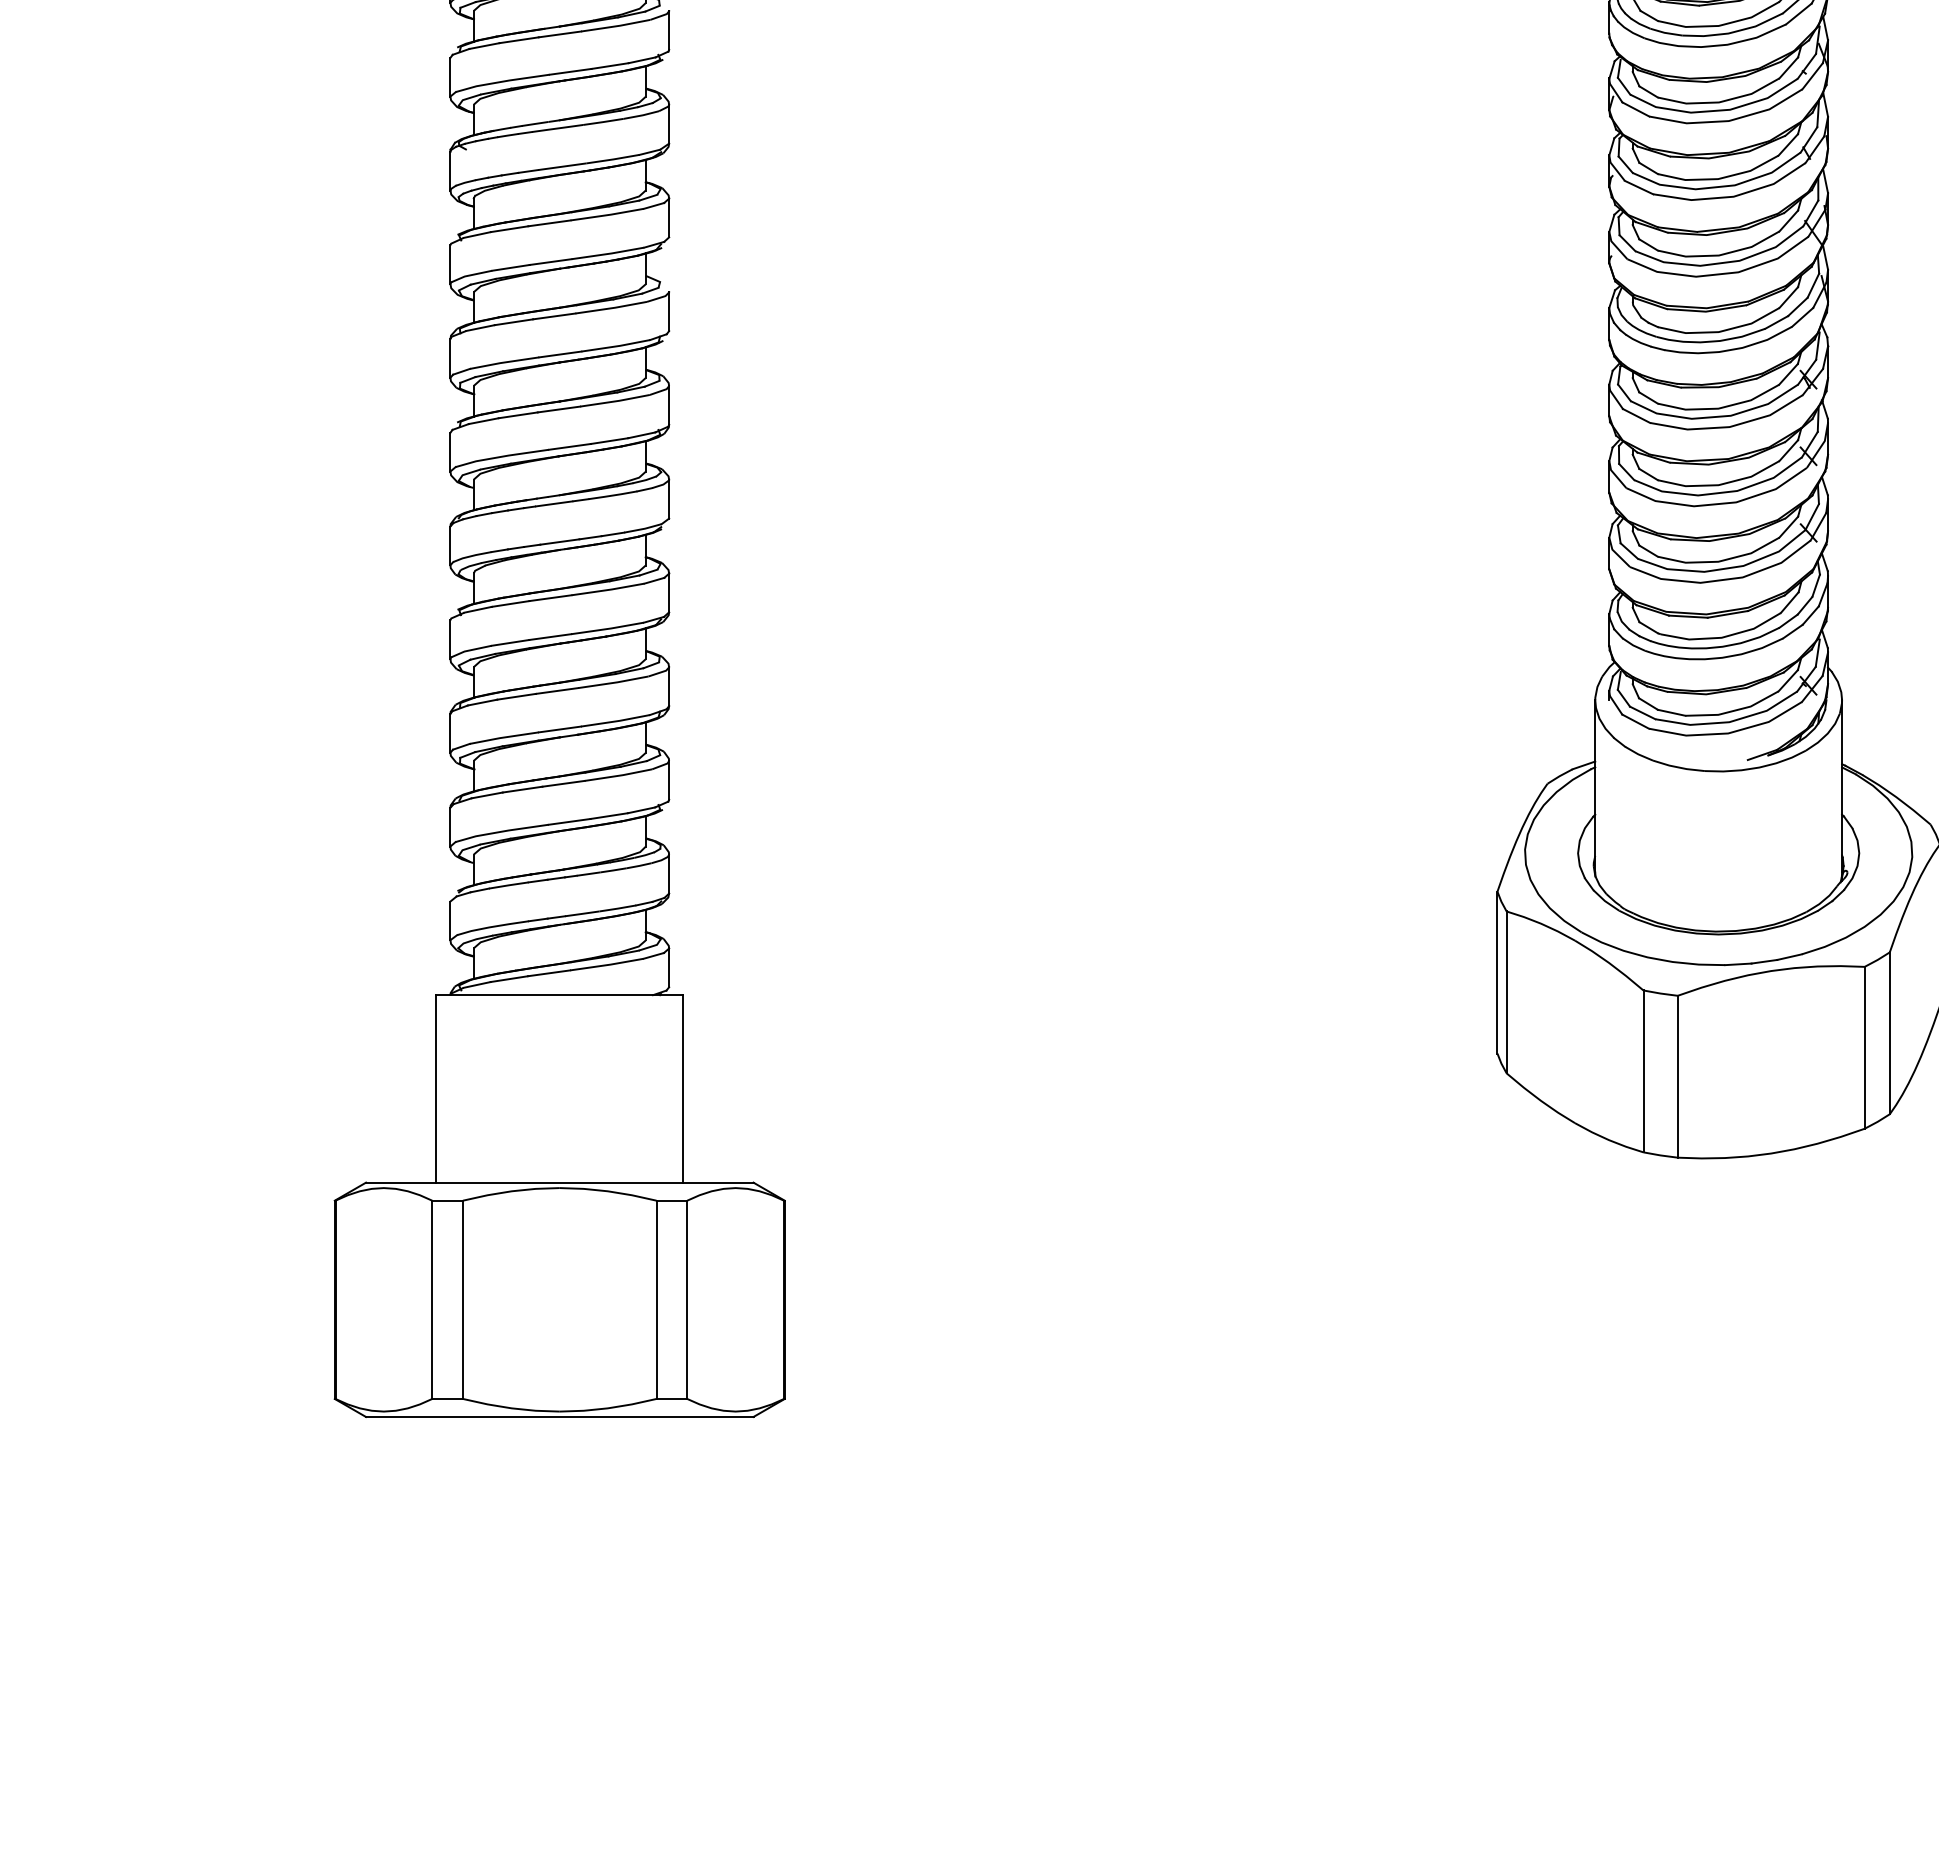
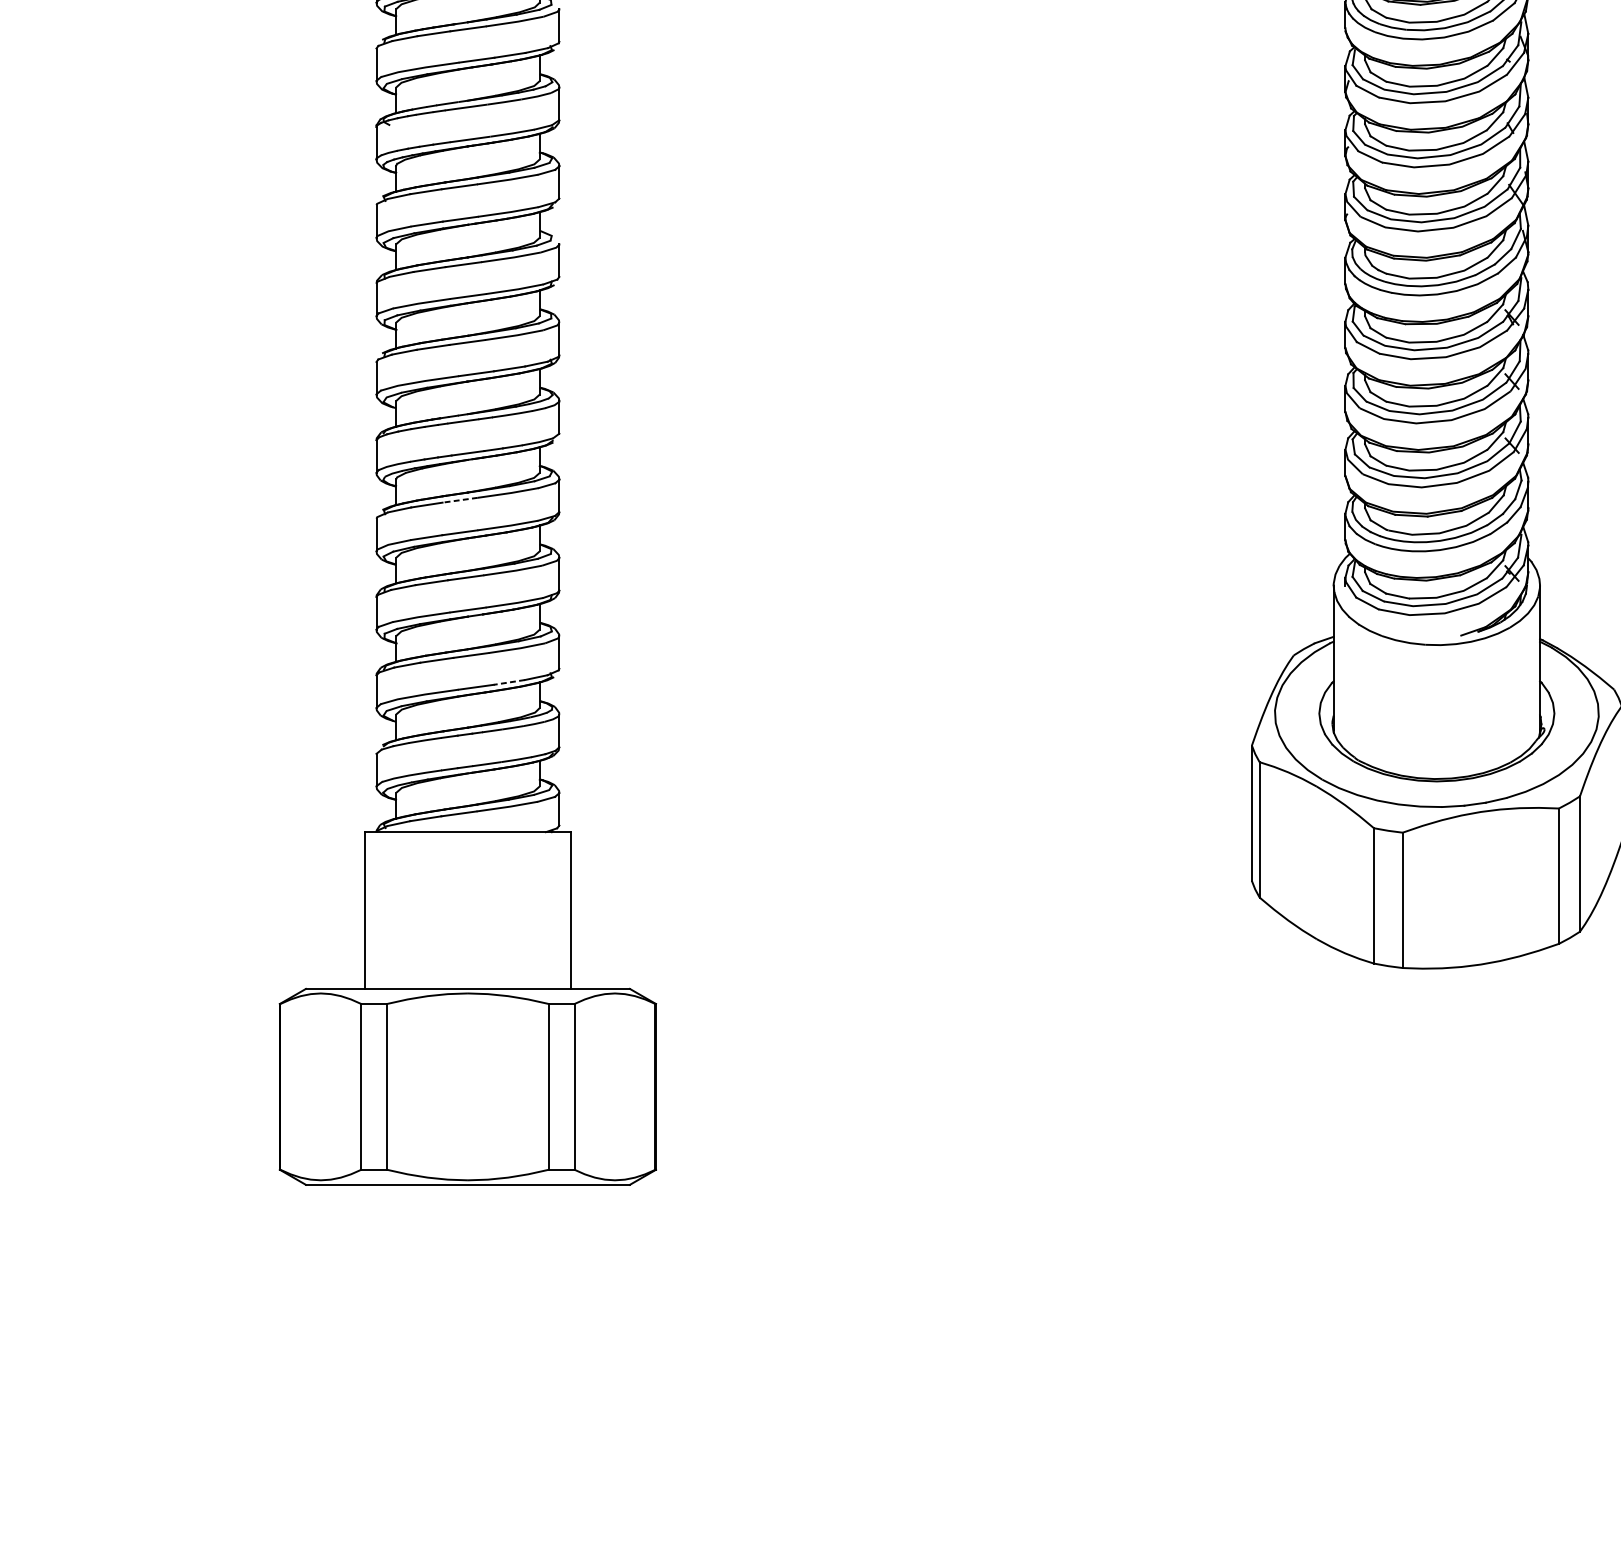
line: (550, 598) -> (460, 500), solid -> dashed
line: (609, 816) -> (509, 682), solid -> dashed

